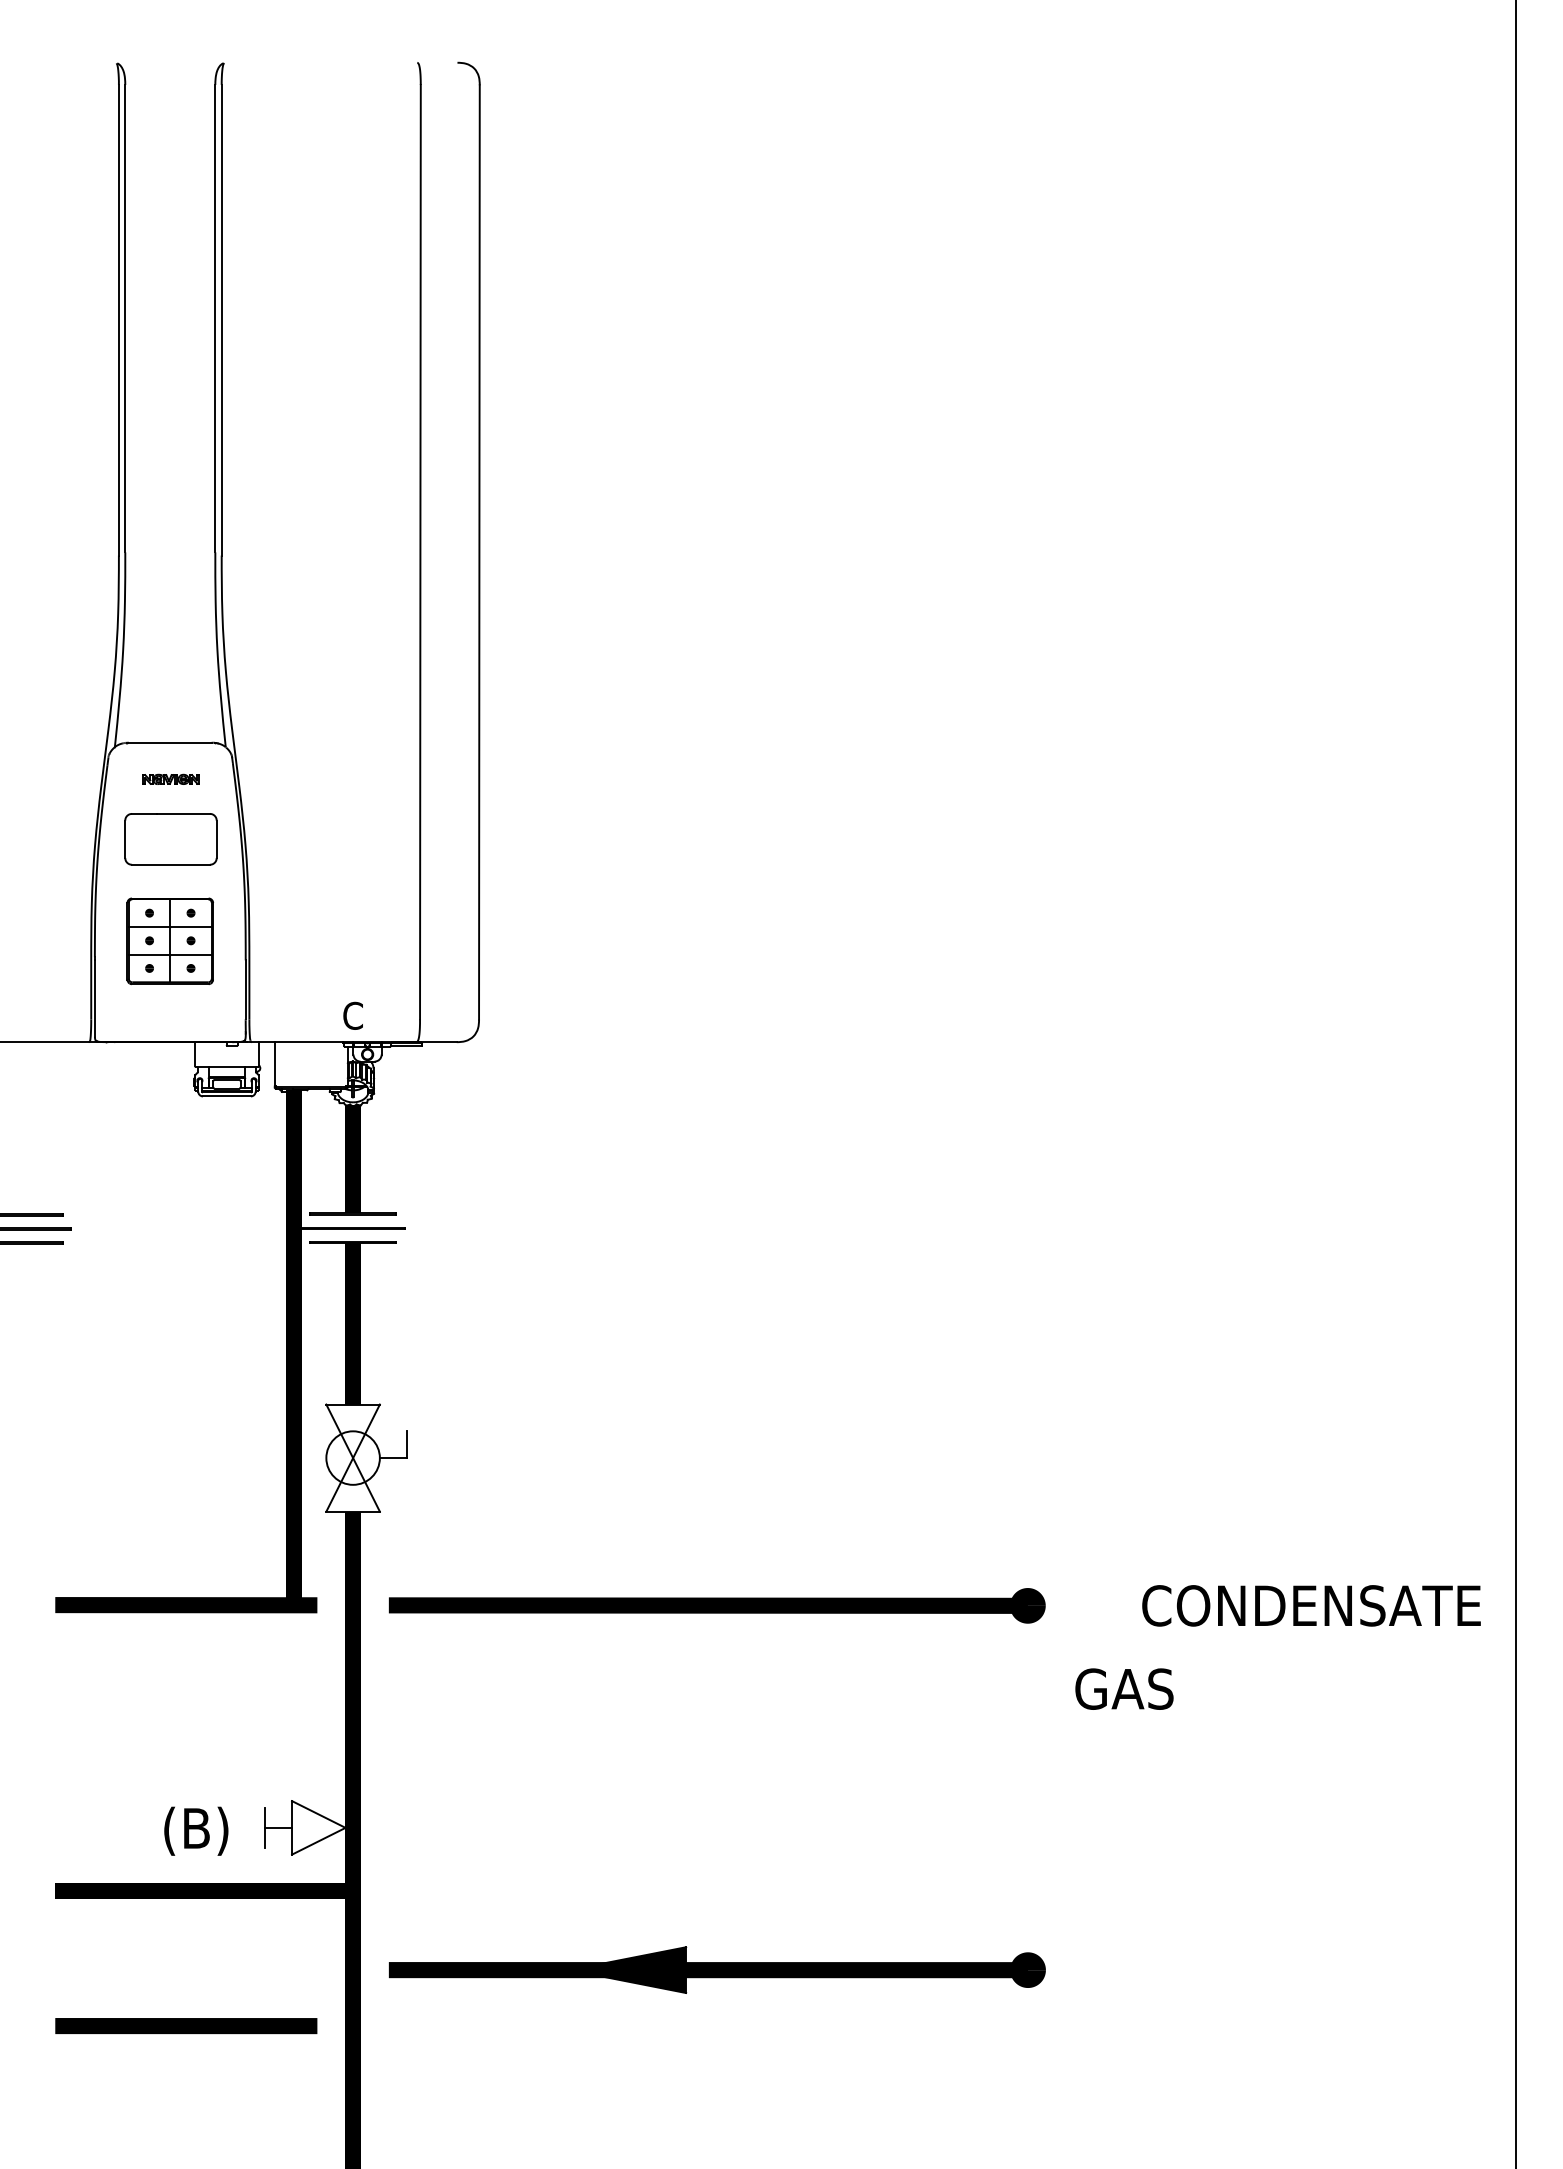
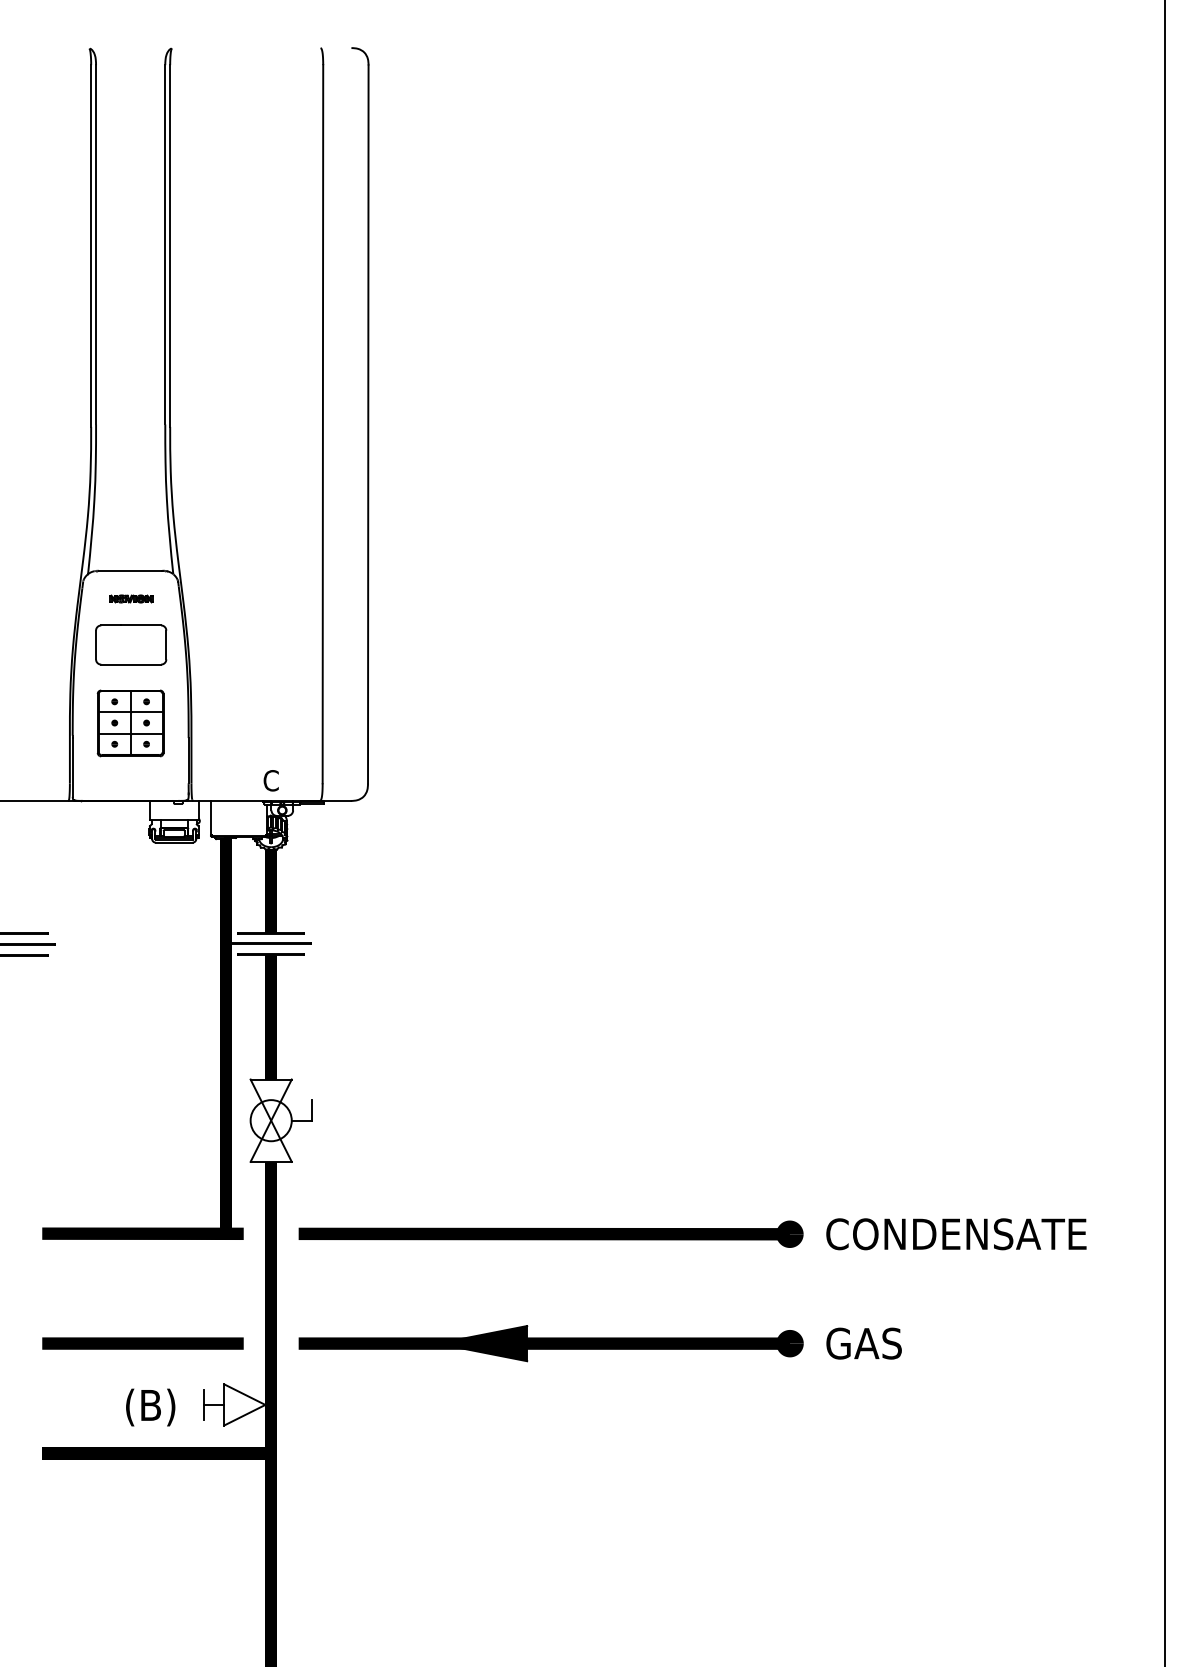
text: (1311, 1605) -> (956, 1233), moved
text: (1124, 1688) -> (864, 1343), moved
part: (717, 1969) -> (551, 1343), moved
line: (186, 2026) -> (143, 1343), moved

